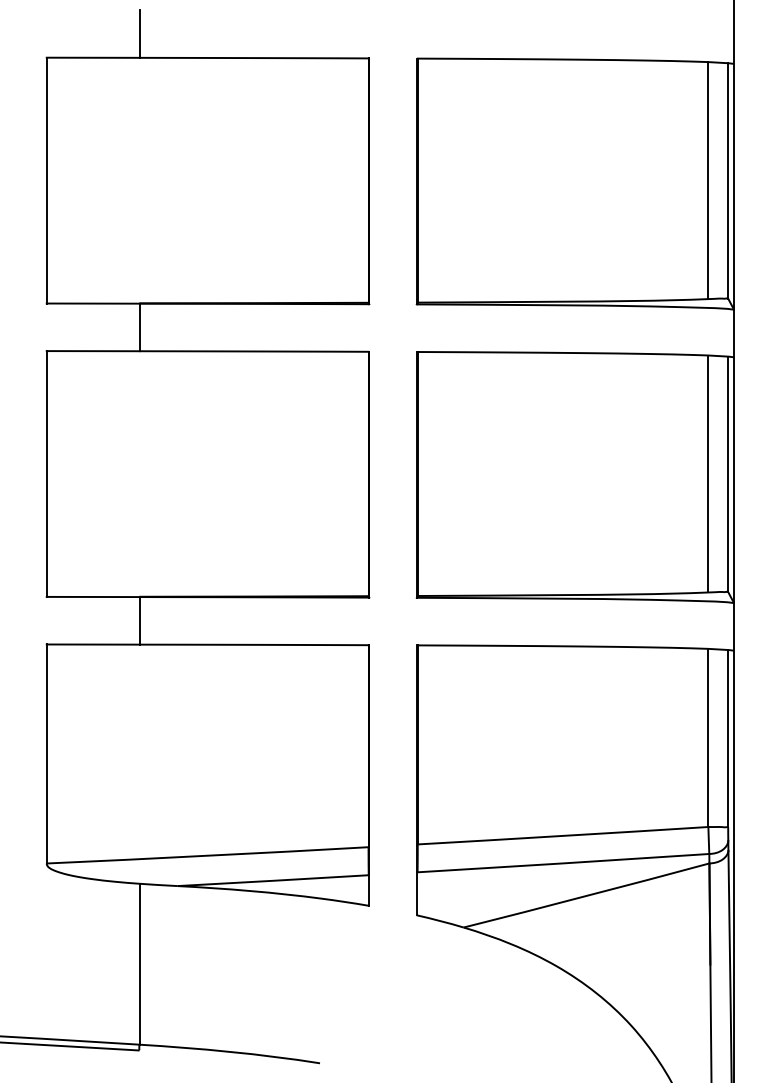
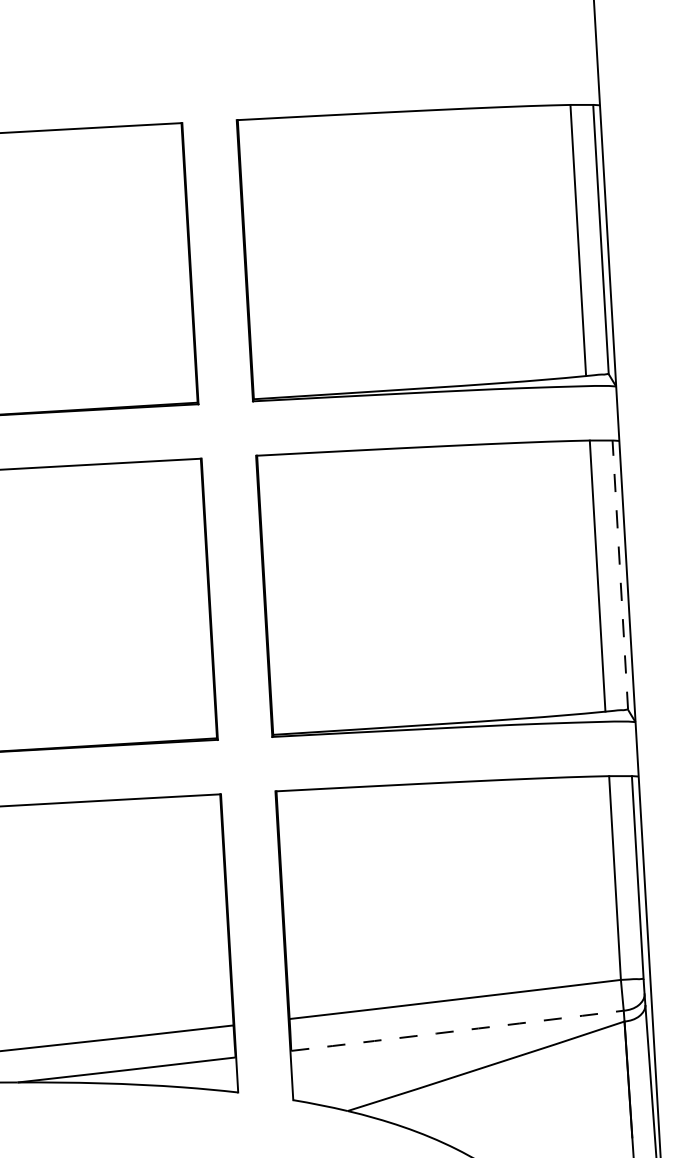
line: (728, 474) -> (620, 575), solid -> dashed
arc: (563, 863) -> (457, 1031), solid -> dashed

